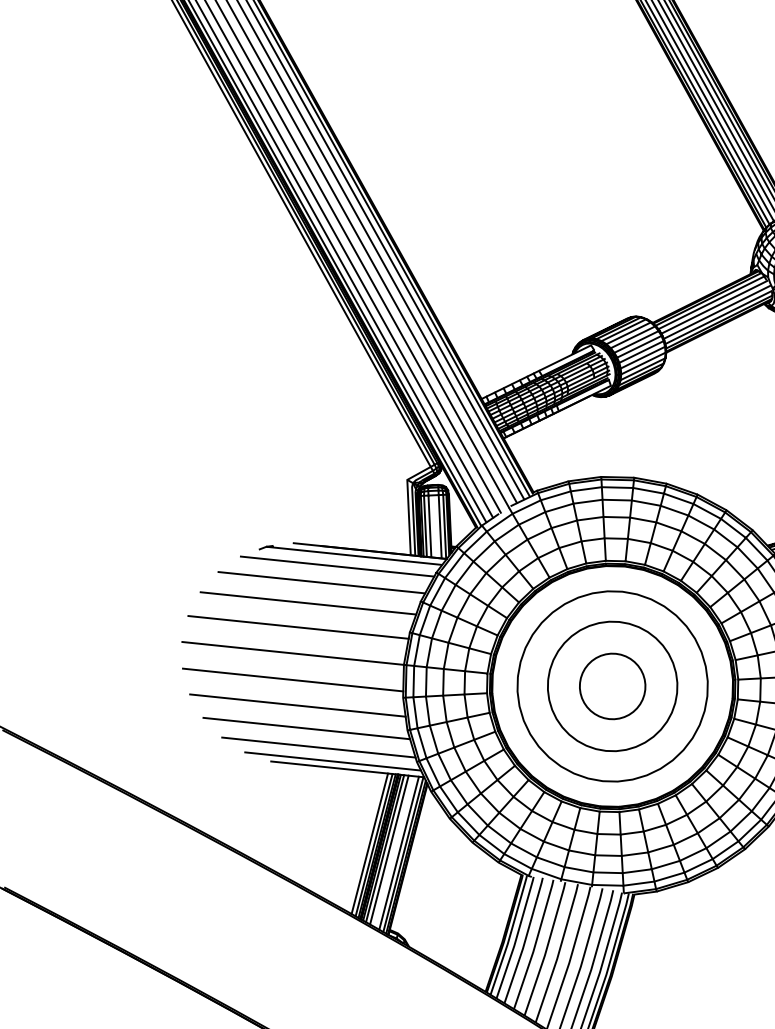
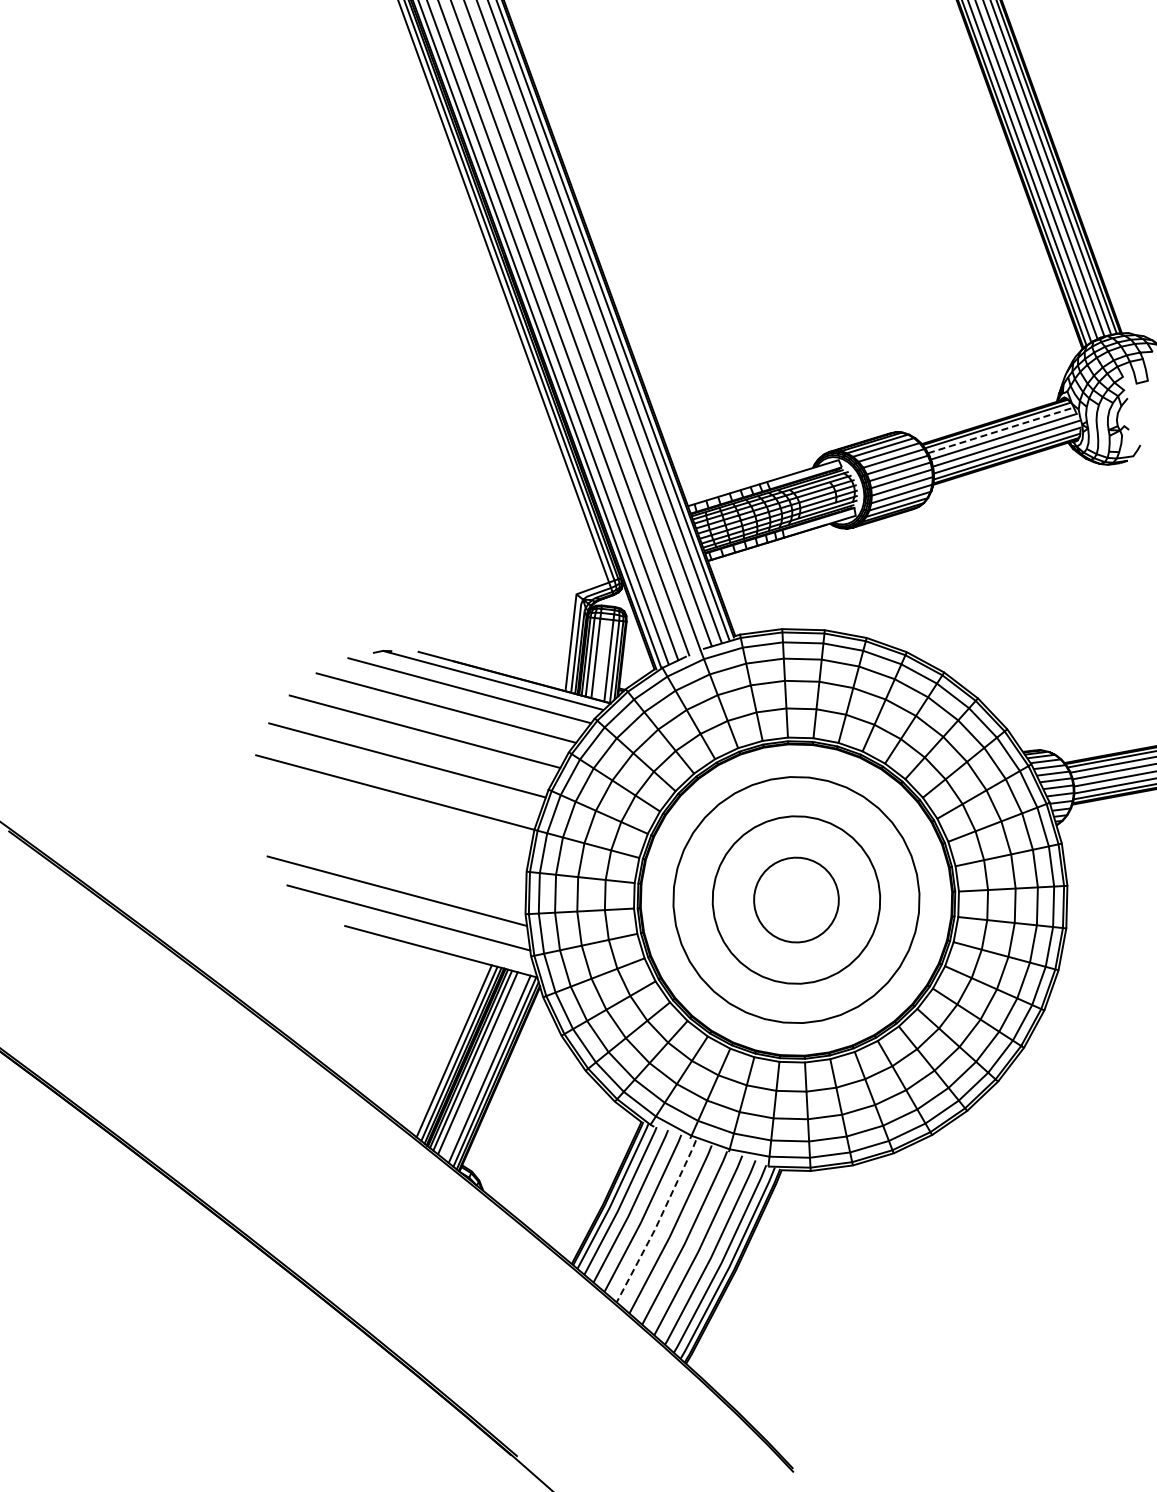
line: (711, 302) -> (1001, 430), solid -> dashed
line: (292, 680) -> (389, 826), removed
line: (297, 705) -> (390, 859), removed
line: (332, 761) -> (423, 938), removed
line: (546, 948) -> (658, 1221), solid -> dashed

